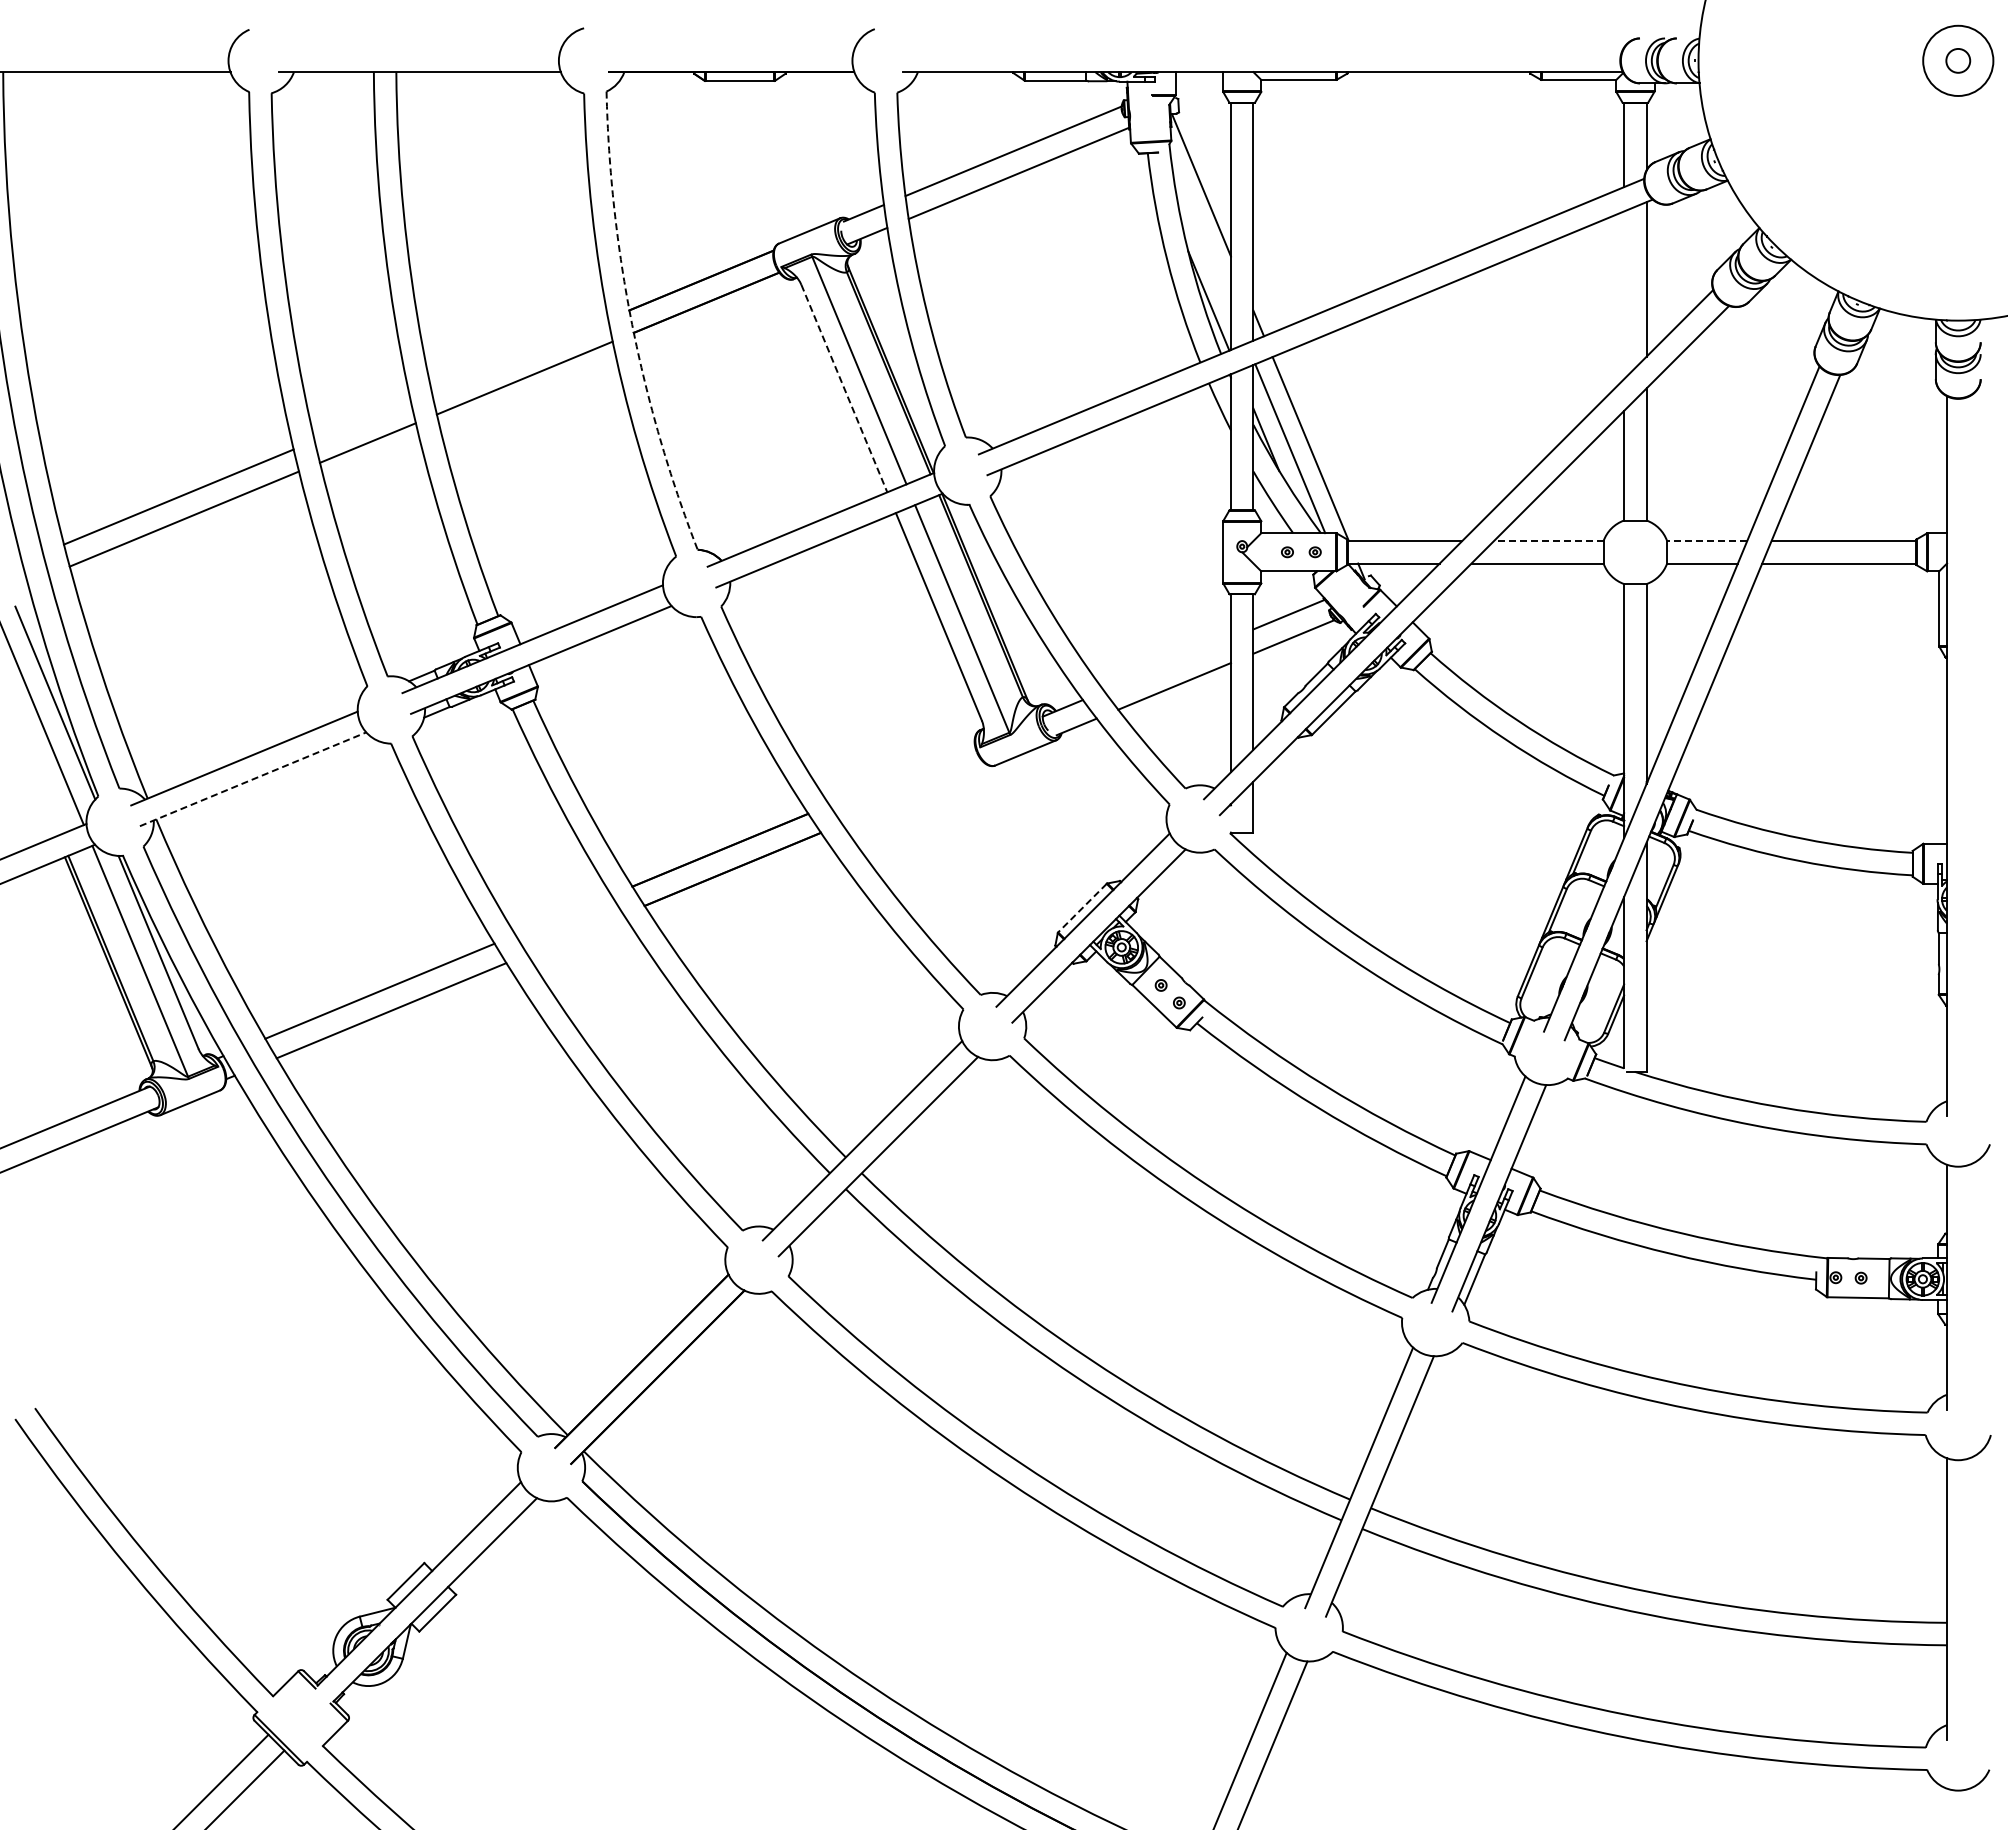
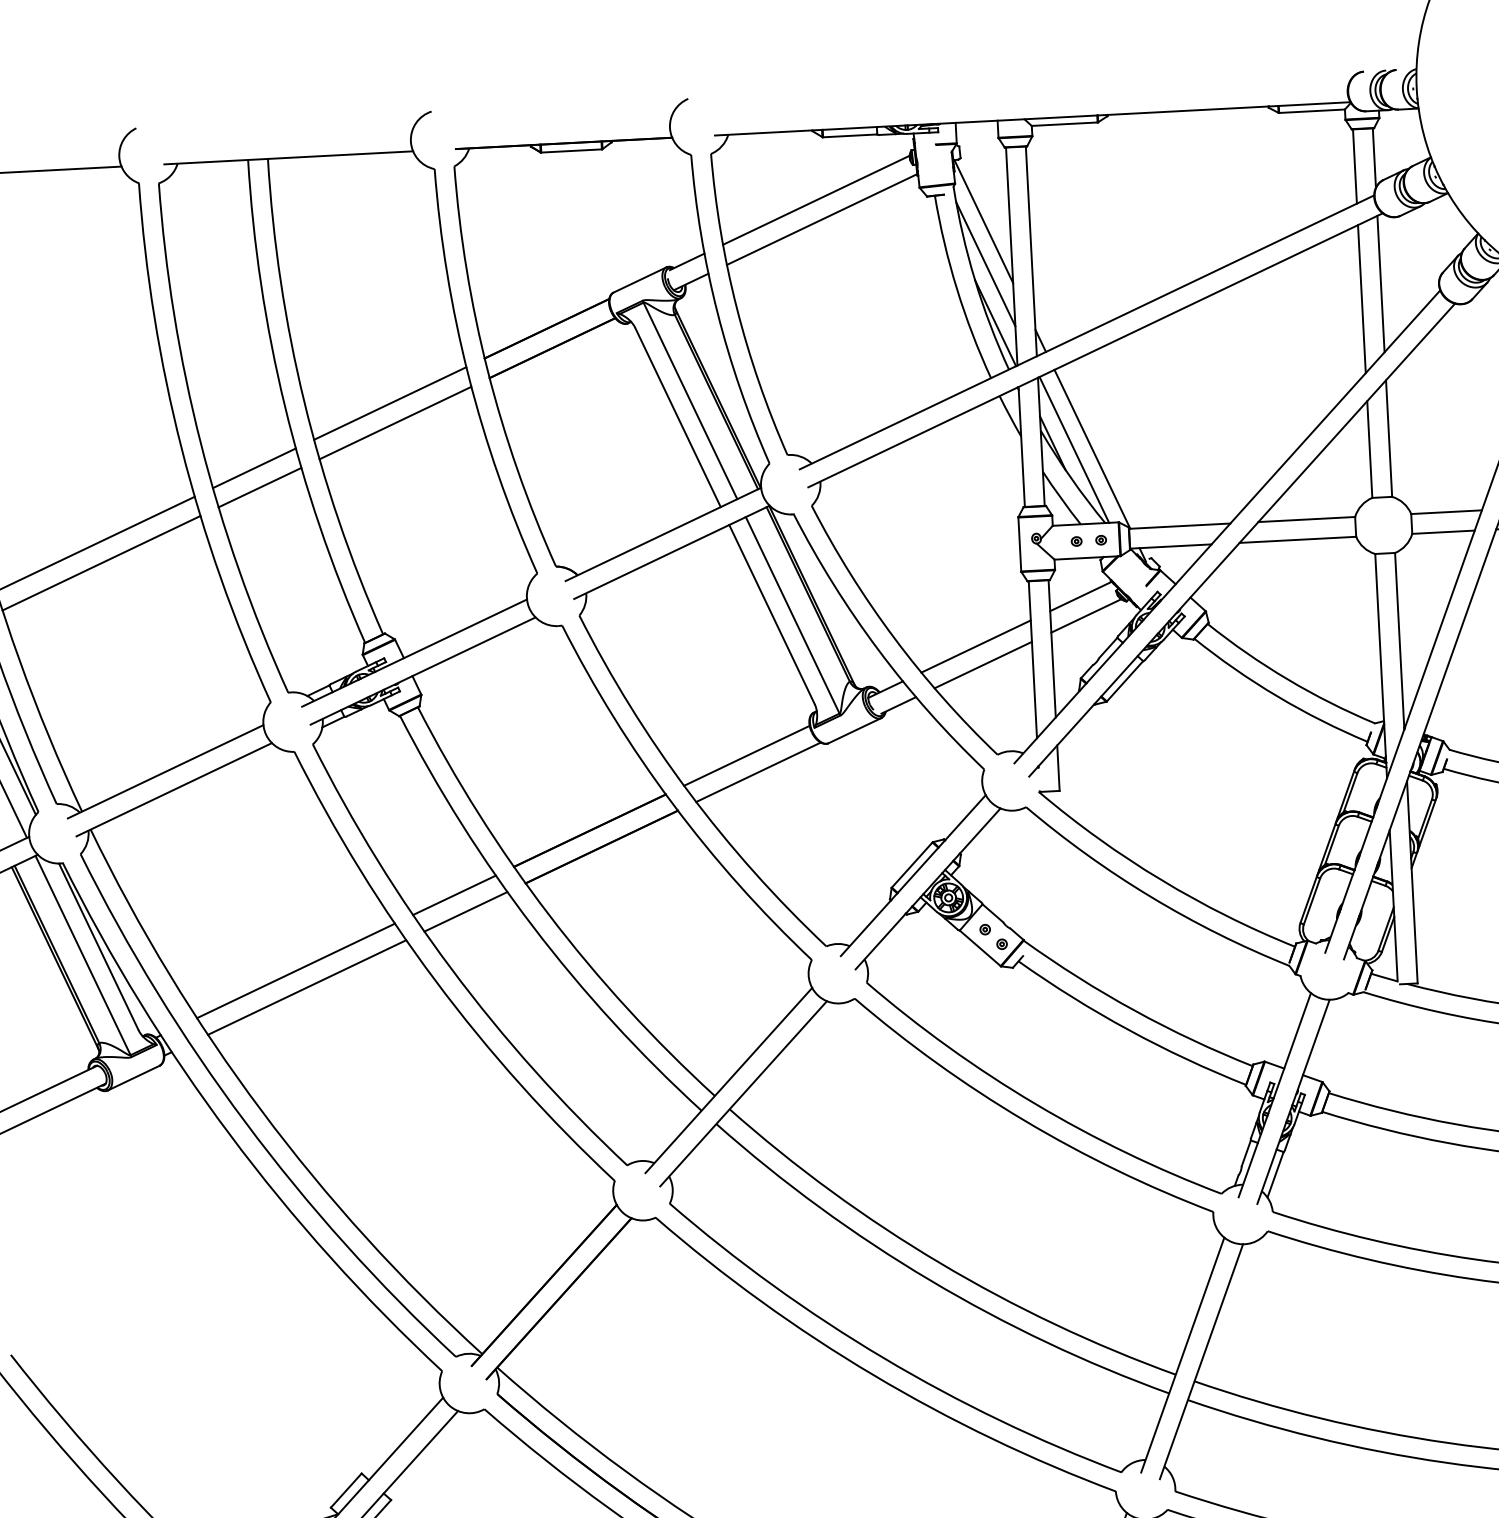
line: (1201, 233) -> (986, 264), added
line: (1624, 295) -> (1362, 299), added
arc: (632, 324) -> (488, 370), dashed -> solid
line: (519, 355) -> (389, 403), added
line: (844, 389) -> (678, 418), dashed -> solid
line: (362, 420) -> (254, 467), added
line: (1548, 541) -> (1306, 519), dashed -> solid
line: (1706, 541) -> (1445, 512), dashed -> solid
line: (1167, 664) -> (975, 646), added
line: (902, 774) -> (747, 755), added
line: (253, 779) -> (174, 789), dashed -> solid
line: (914, 794) -> (758, 772), added
line: (1082, 908) -> (912, 865), dashed -> solid
line: (563, 915) -> (454, 895), added
line: (575, 934) -> (465, 911), added

